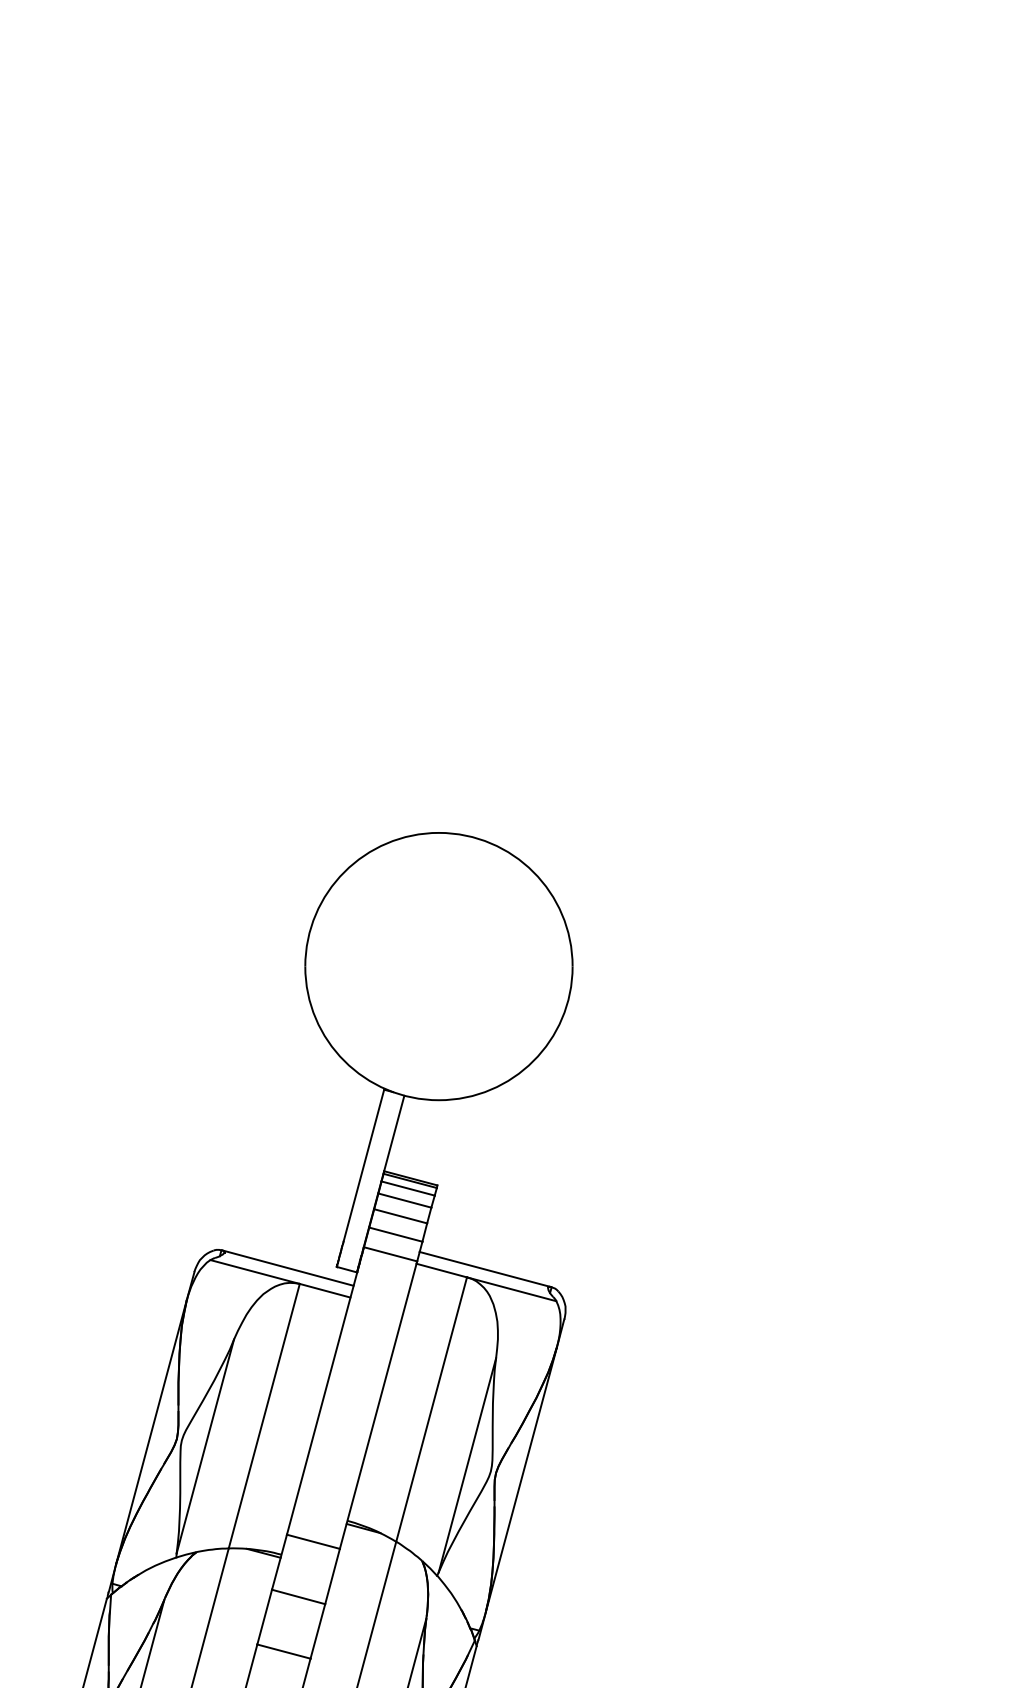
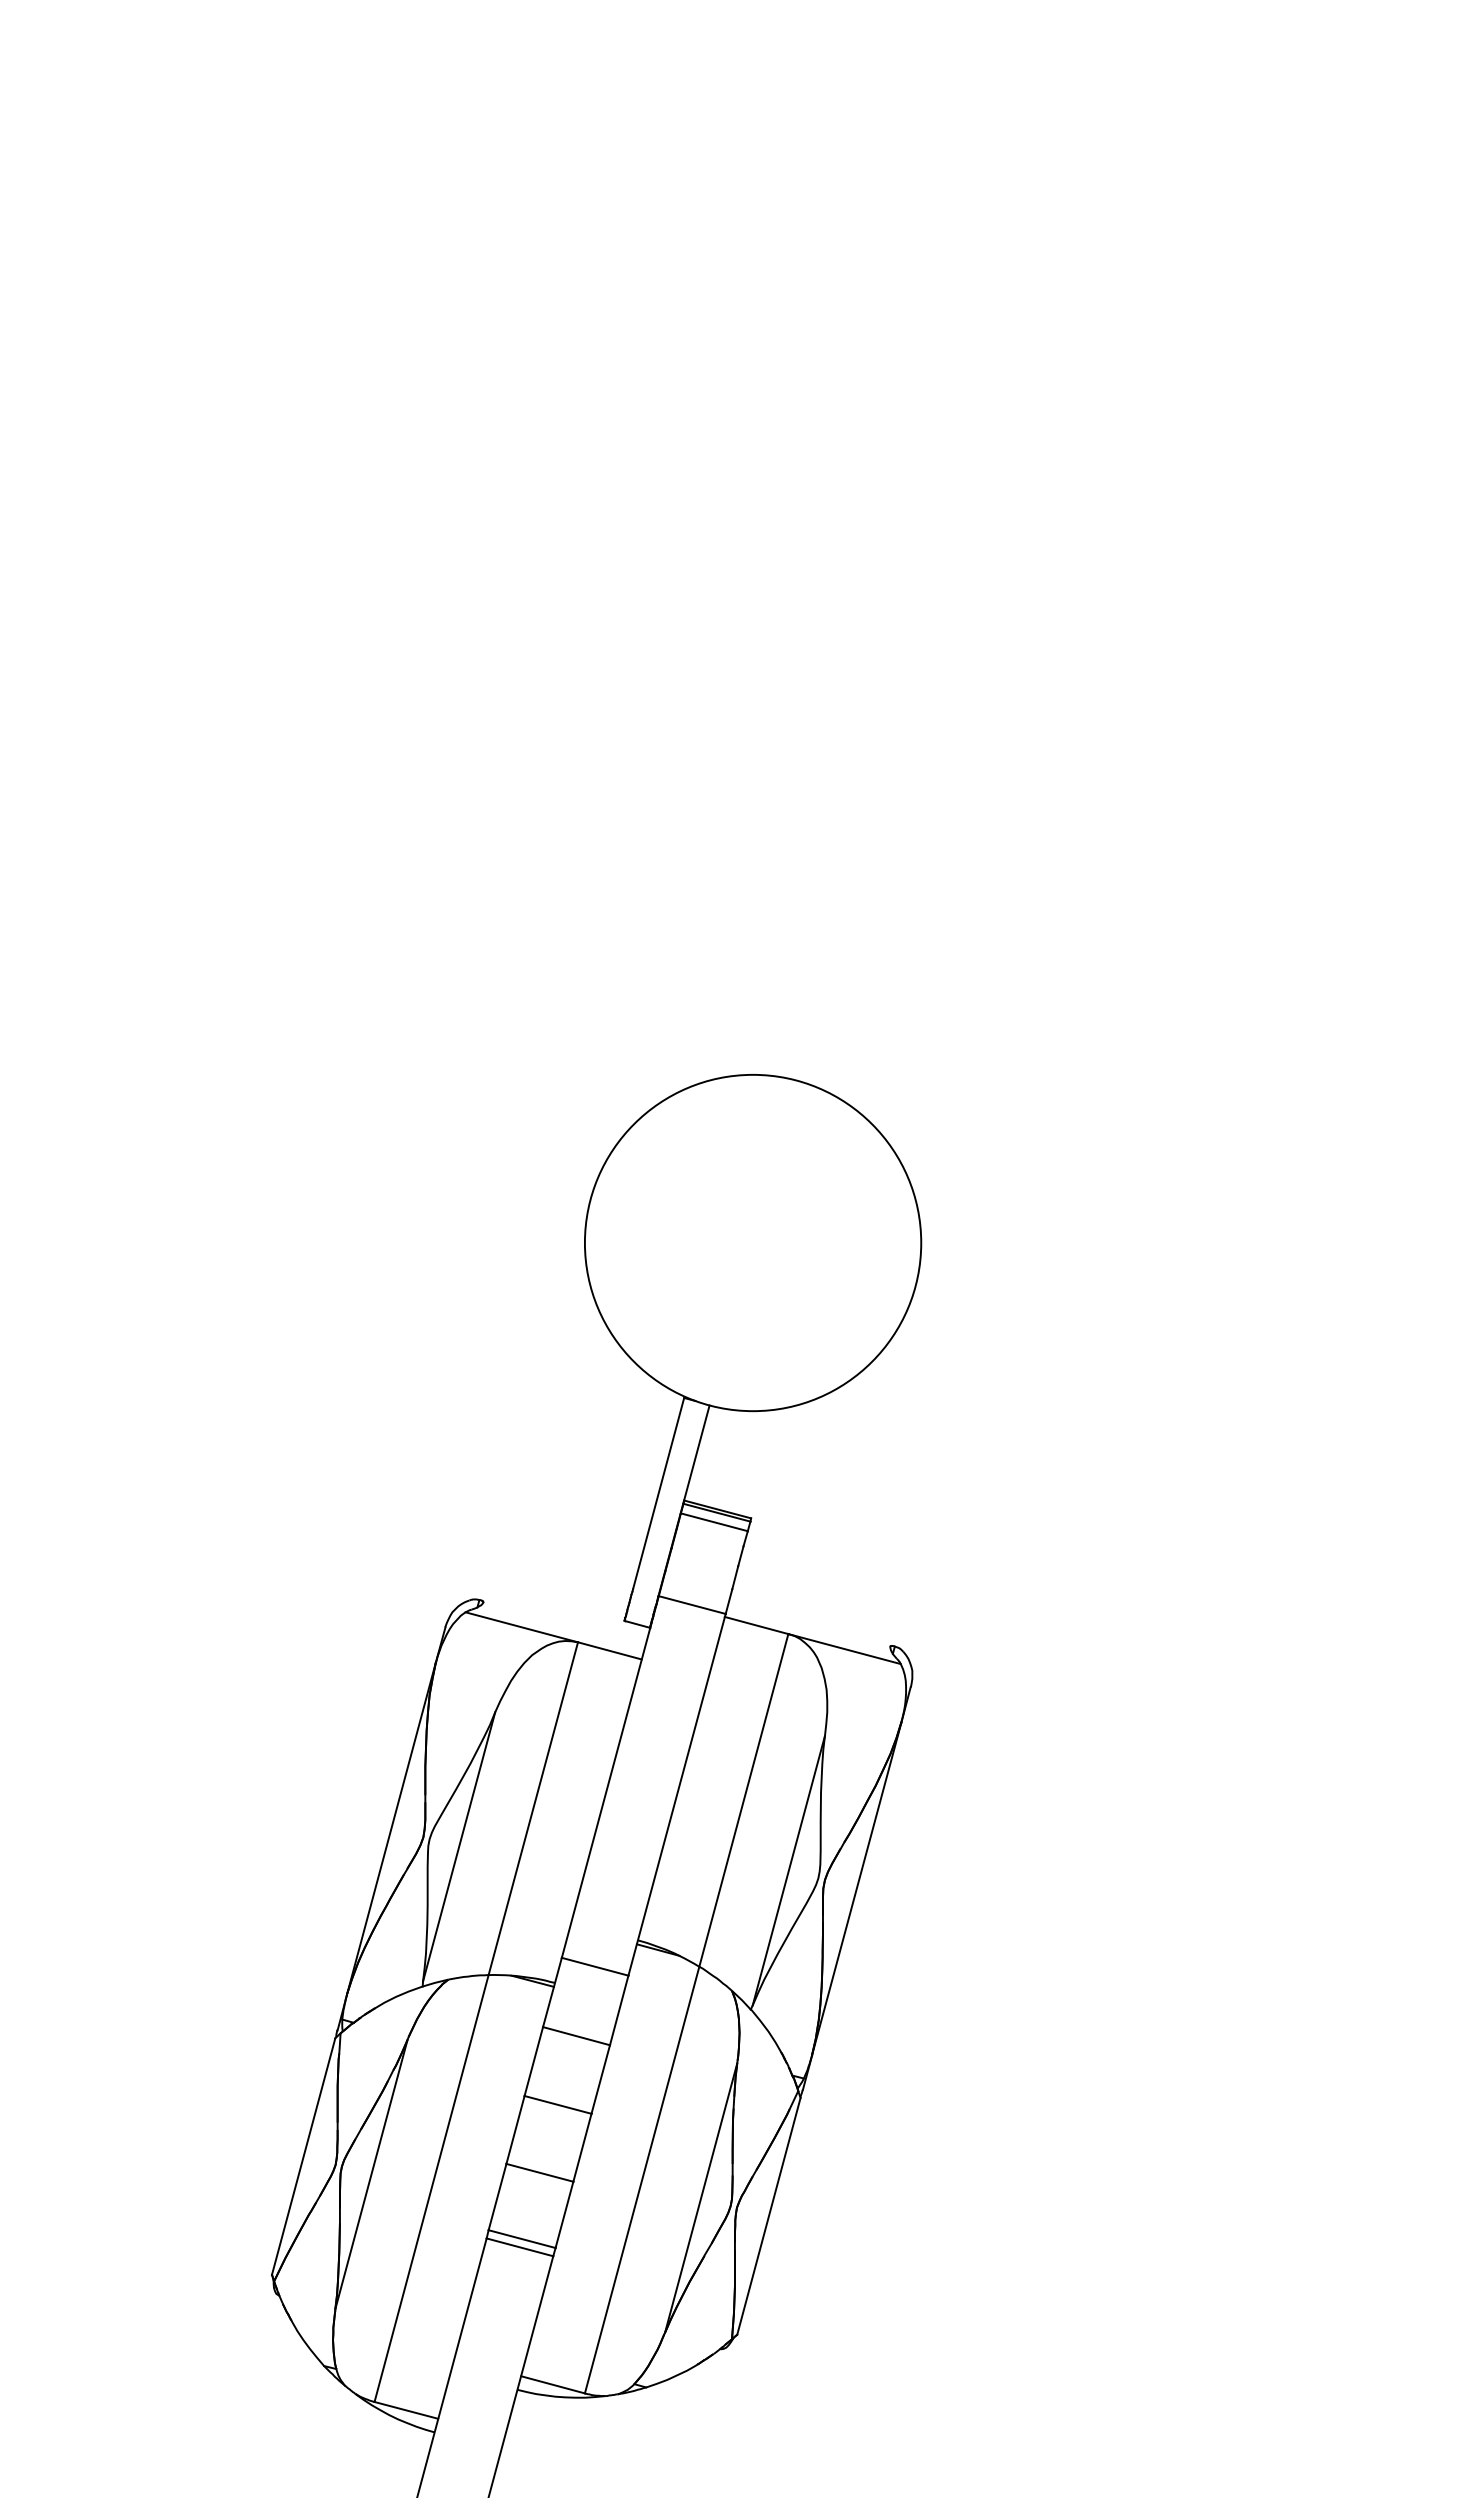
line: (404, 1200) -> (709, 1537), removed
line: (400, 1216) -> (704, 1557), removed
line: (395, 1234) -> (698, 1580), removed
line: (287, 1268) -> (562, 1622), removed
line: (485, 1269) -> (811, 1624), removed

